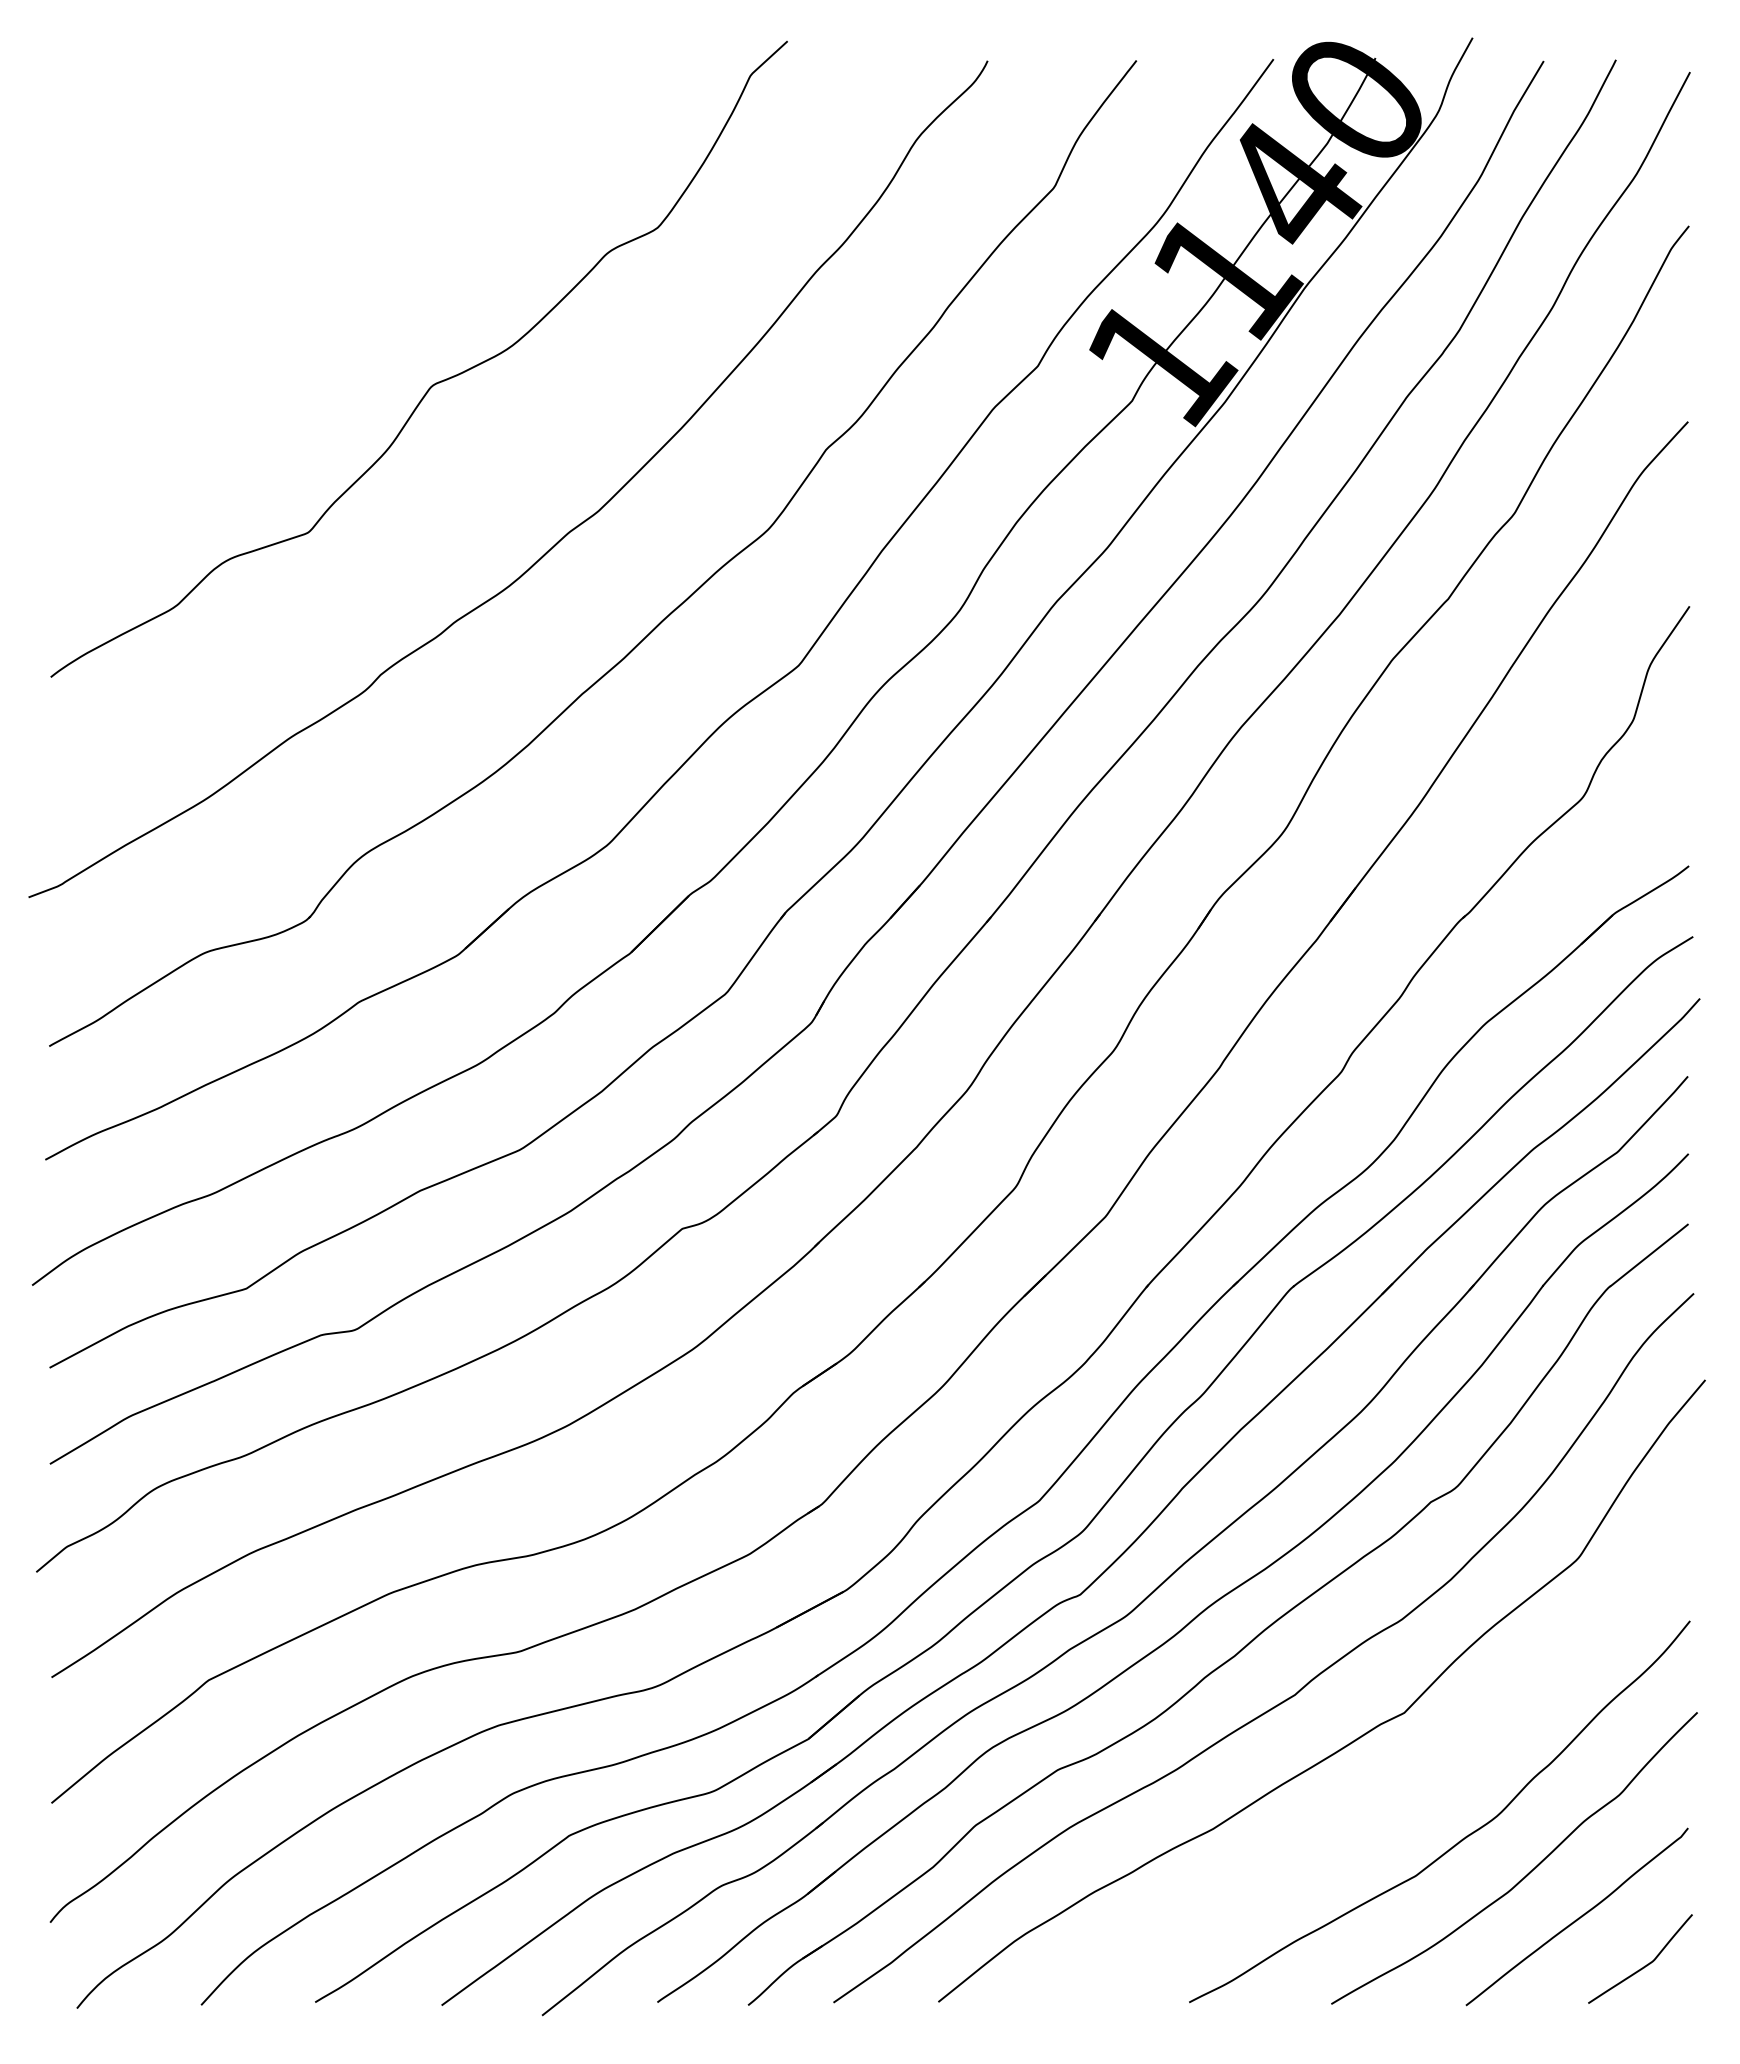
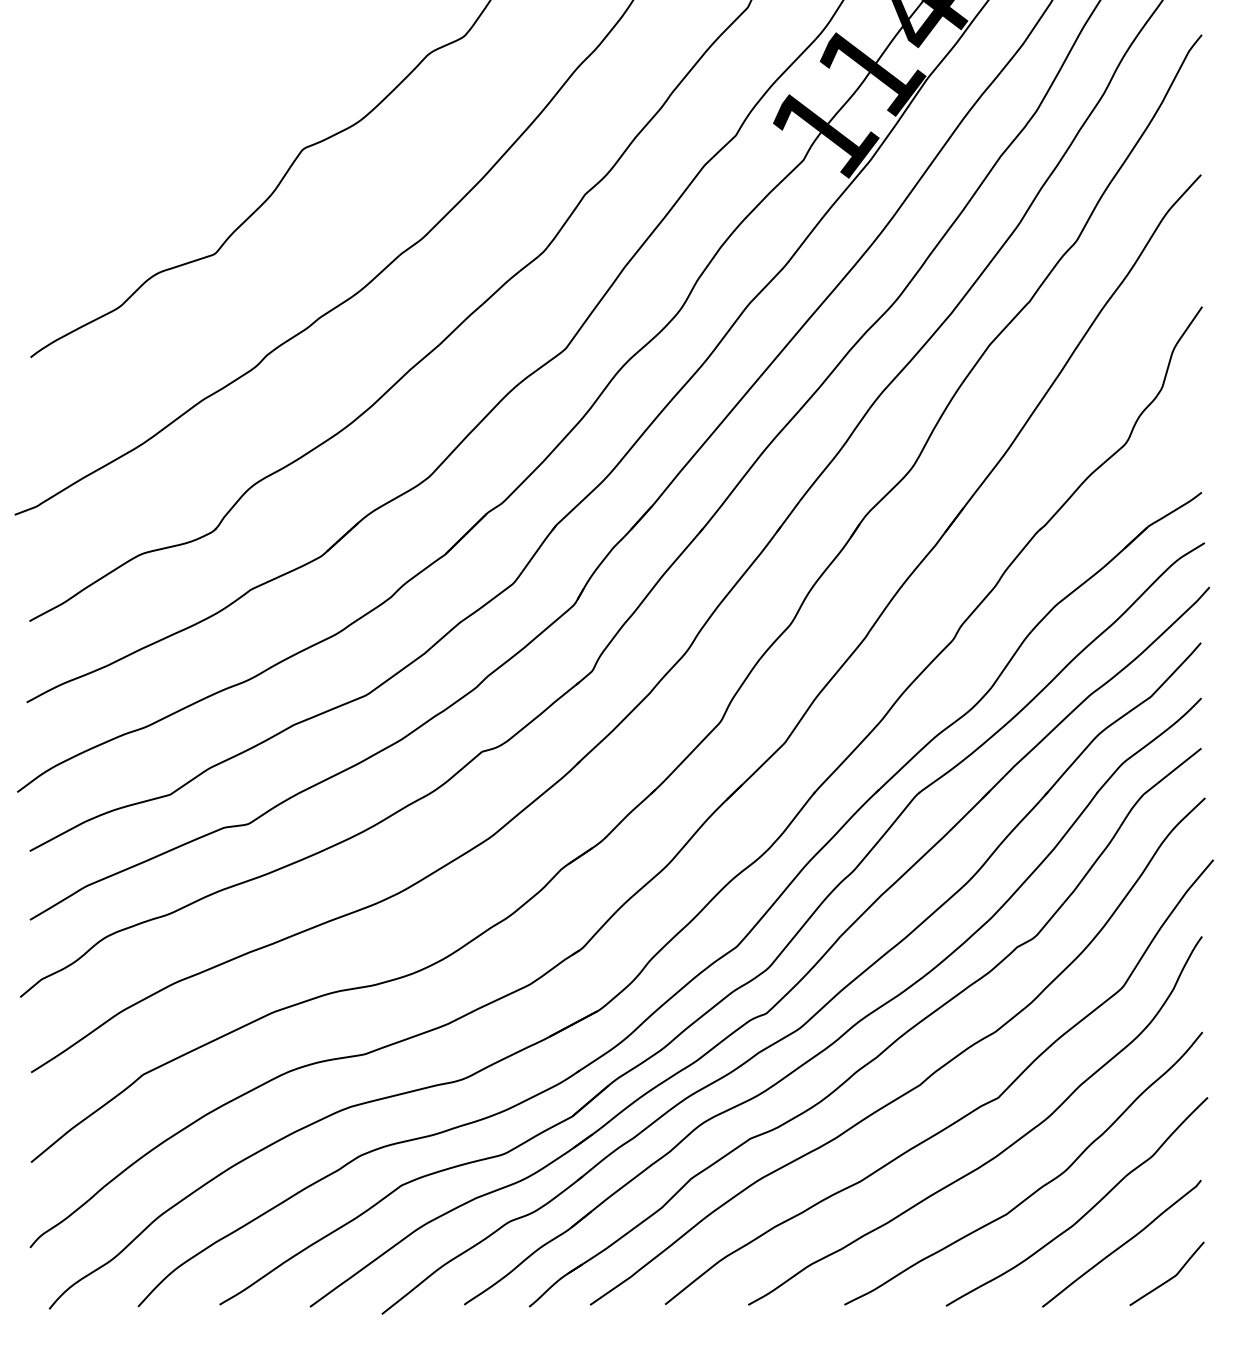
curve: (1404, 1791) -> (998, 1154), added

